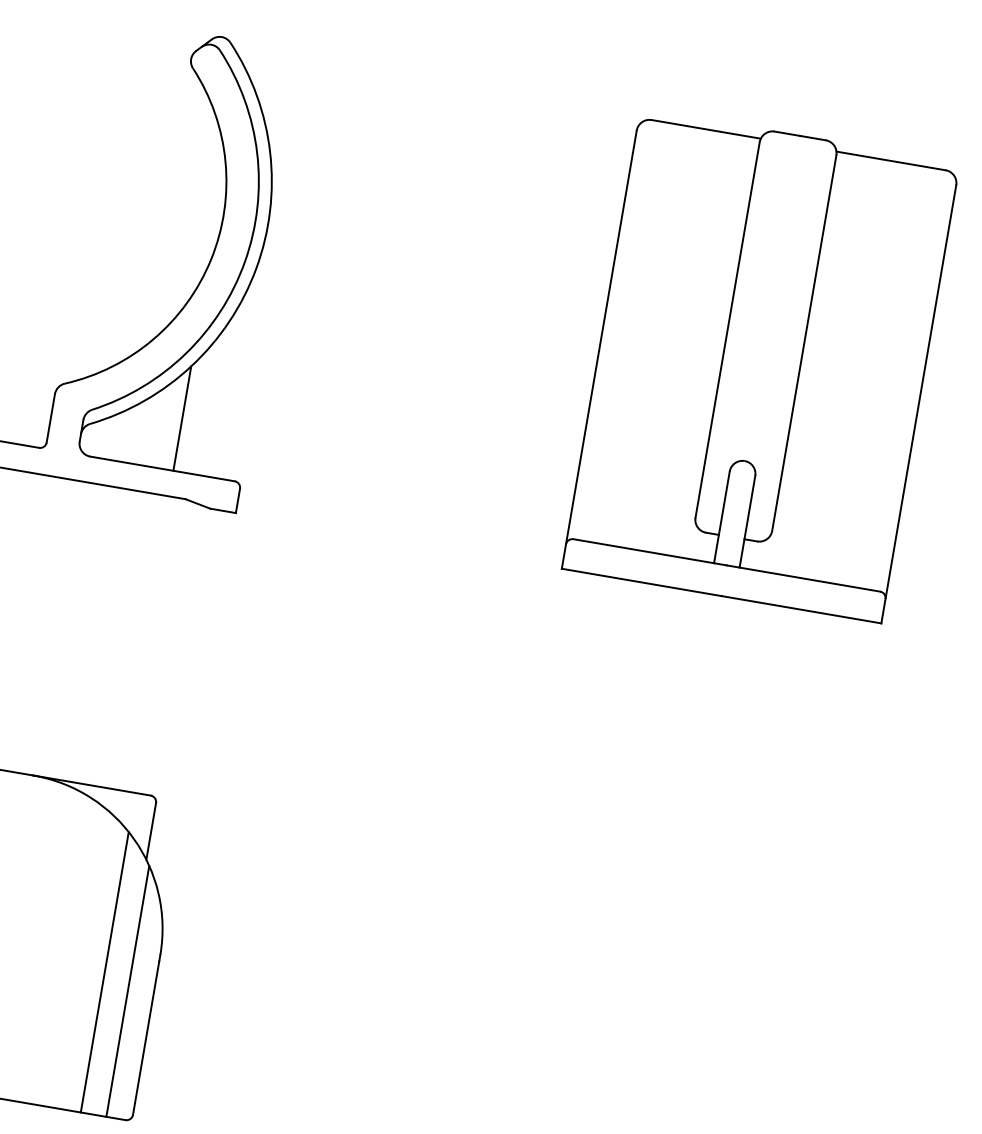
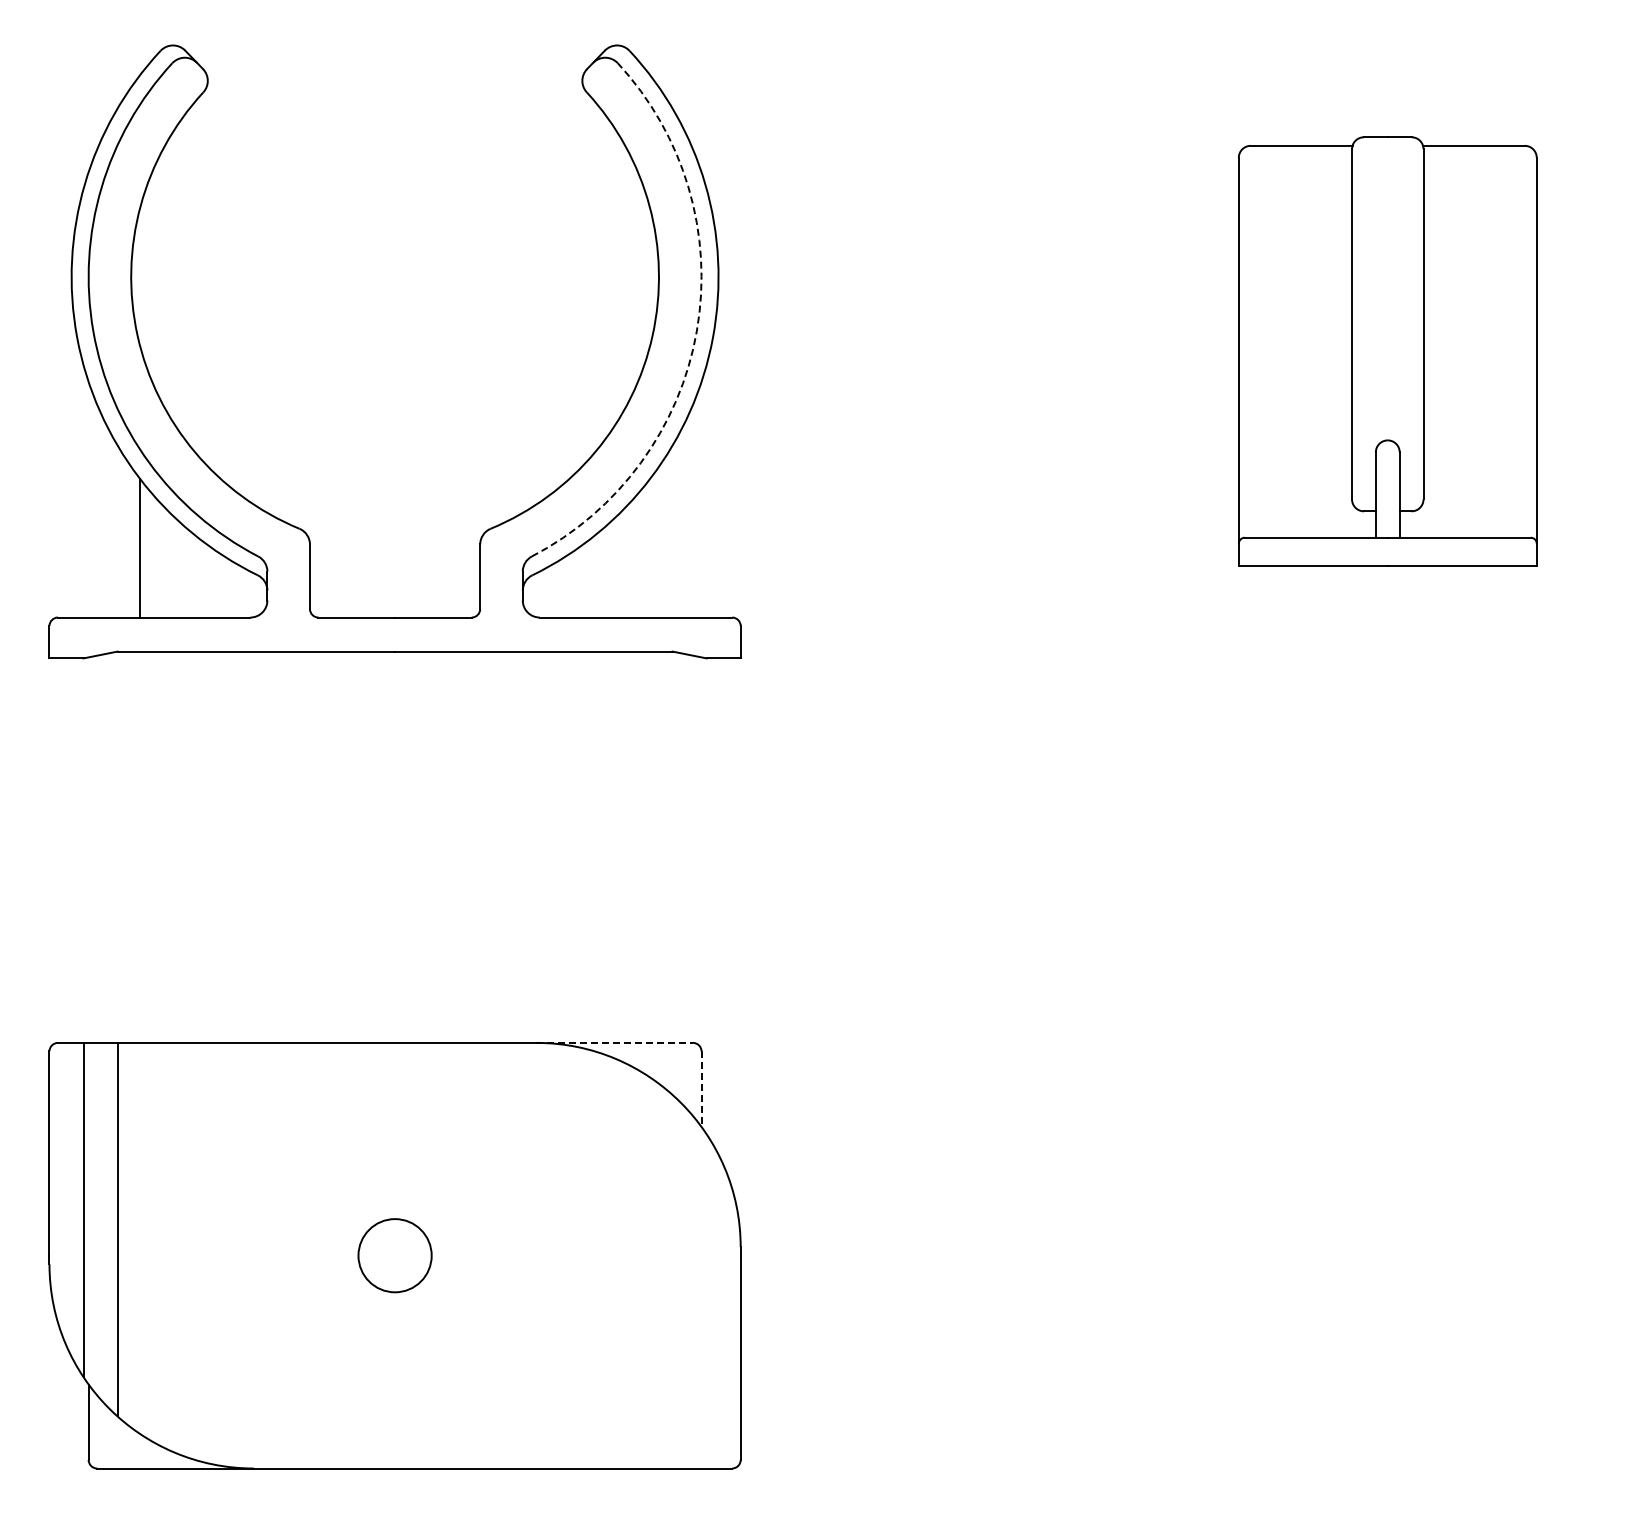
arc: (244, 261) -> (696, 331), solid -> dashed
part: (760, 365) -> (1387, 351), size x0.7
line: (182, 418) -> (650, 547), removed
line: (92, 785) -> (615, 1042), solid -> dashed
line: (151, 831) -> (701, 1089), solid -> dashed
line: (104, 972) -> (672, 1281), removed
line: (127, 991) -> (706, 1301), removed

